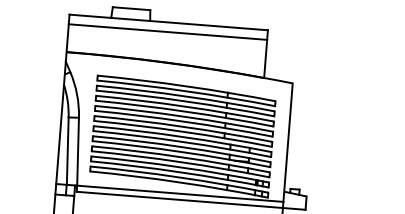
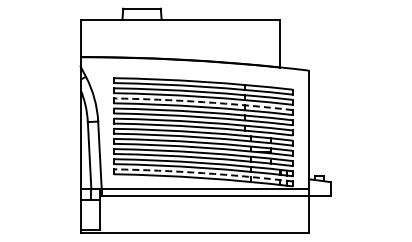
line: (167, 32) -> (179, 29), removed
arc: (185, 106) -> (203, 102), solid -> dashed
arc: (179, 177) -> (203, 173), solid -> dashed

